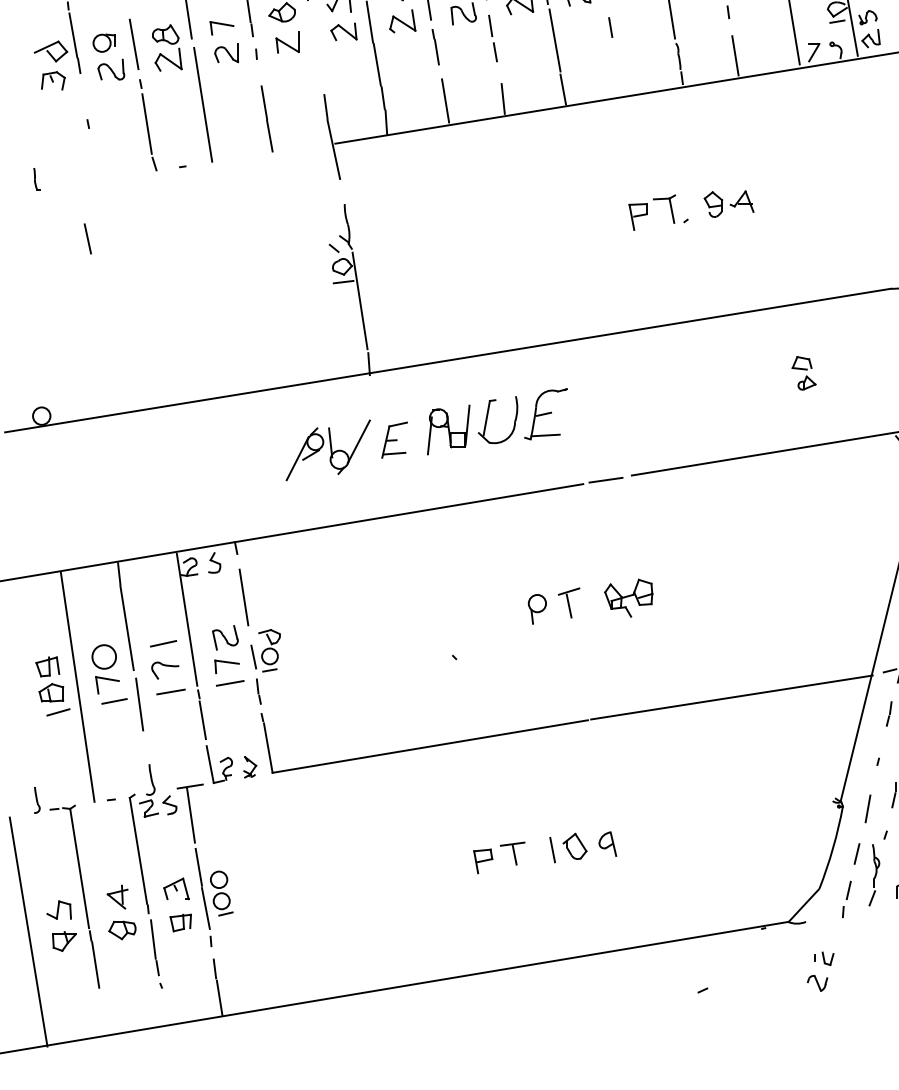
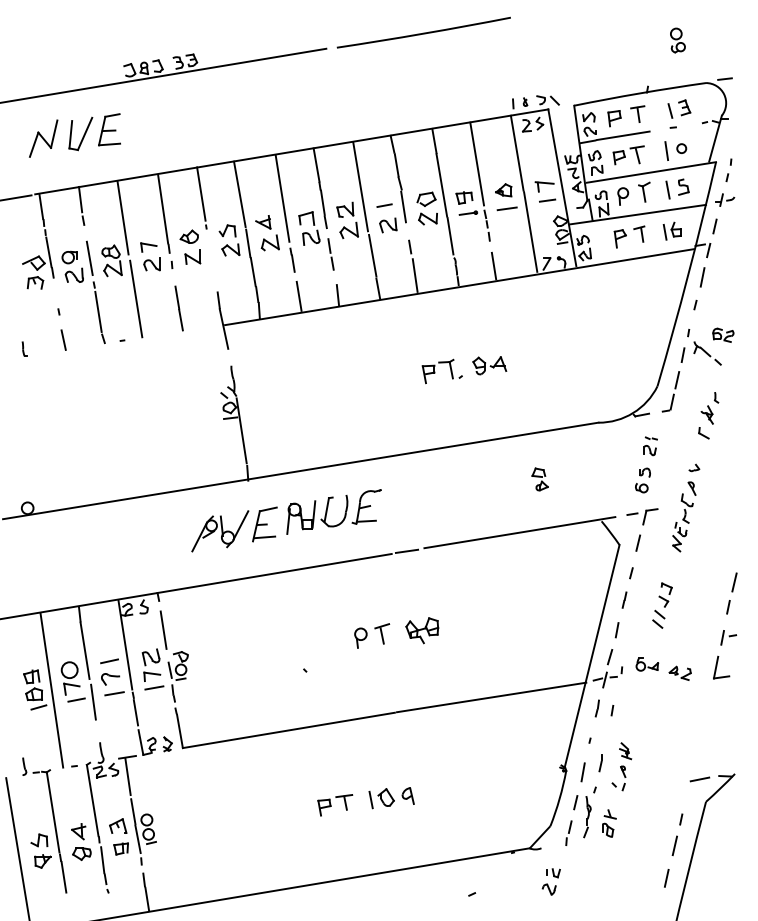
line: (617, 69) -> (414, 275), added
line: (87, 237) -> (63, 339), moved
part: (394, 440) -> (264, 524), size x1.43

